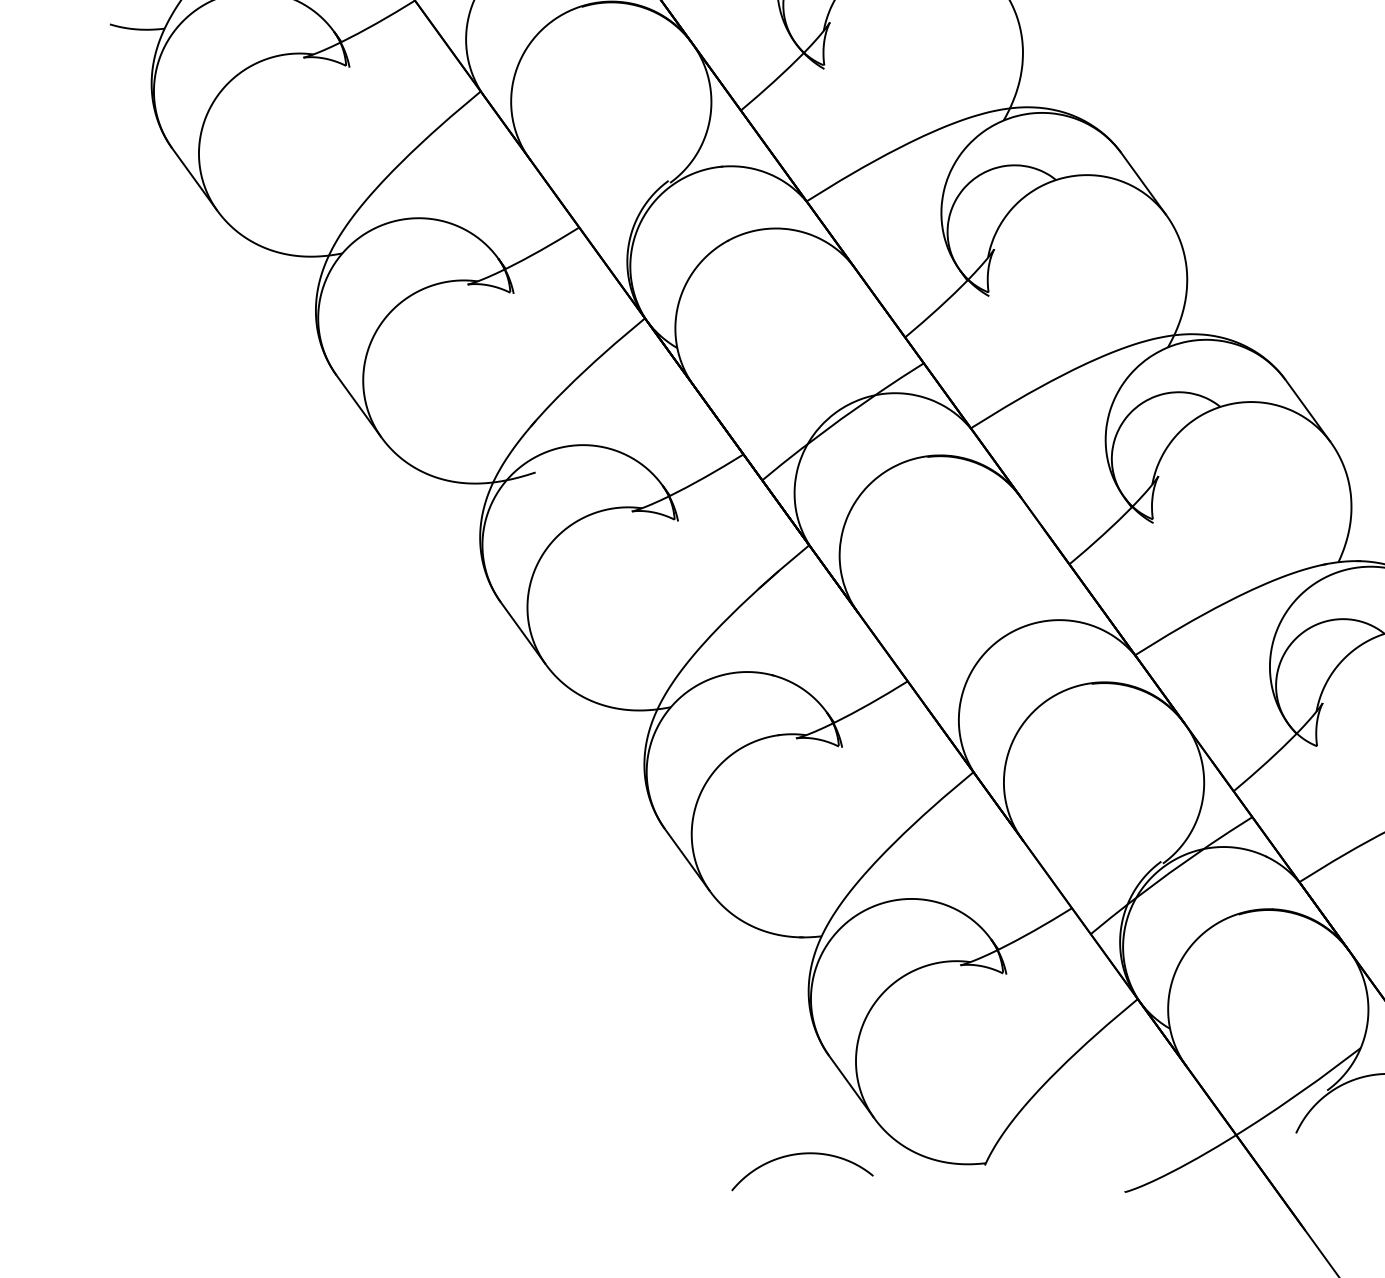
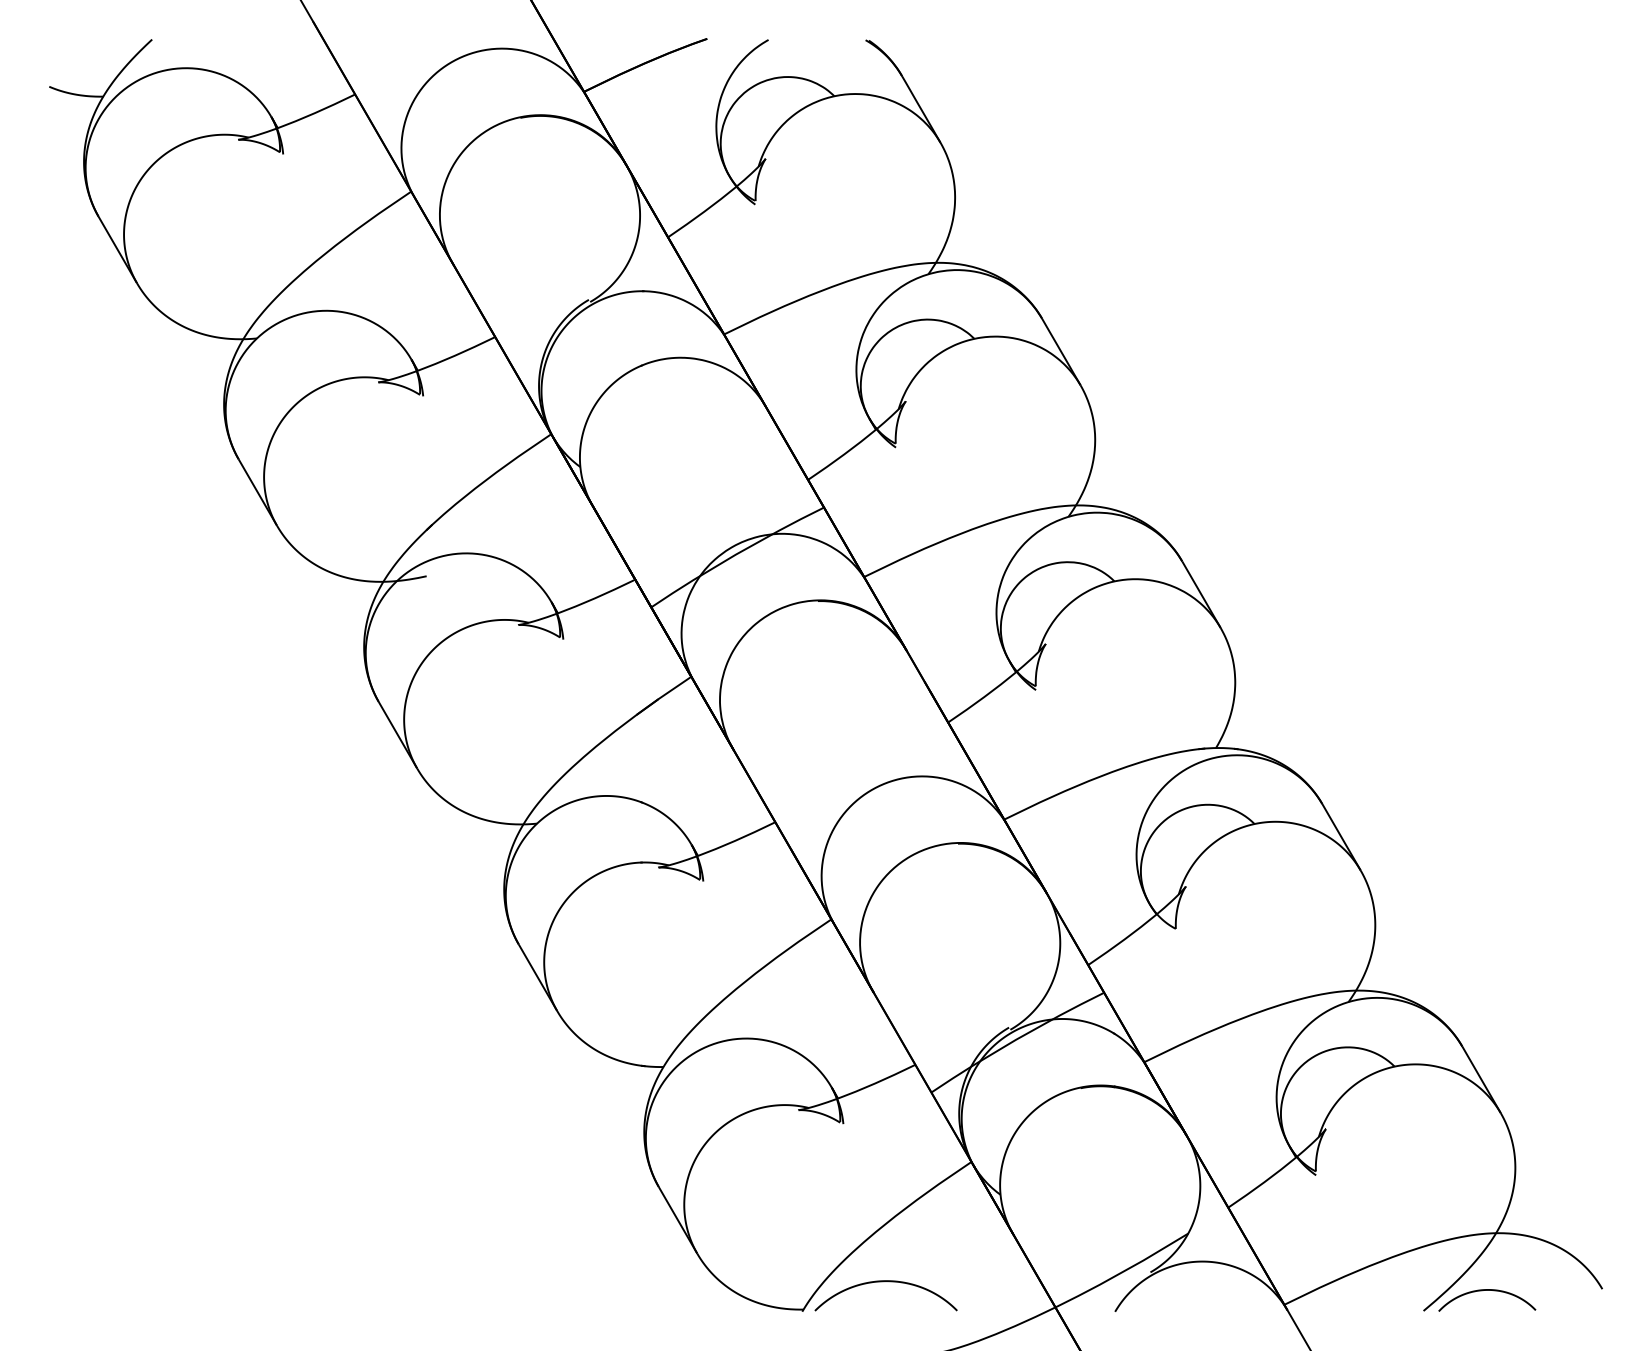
curve: (798, 1155) -> (884, 1282), moved

